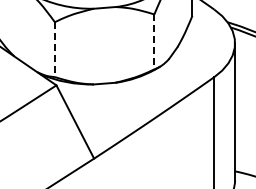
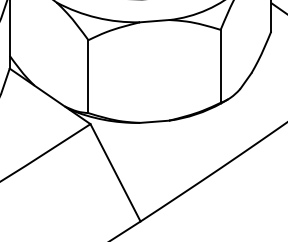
line: (154, 42) -> (220, 67), dashed -> solid
line: (54, 50) -> (87, 77), dashed -> solid

